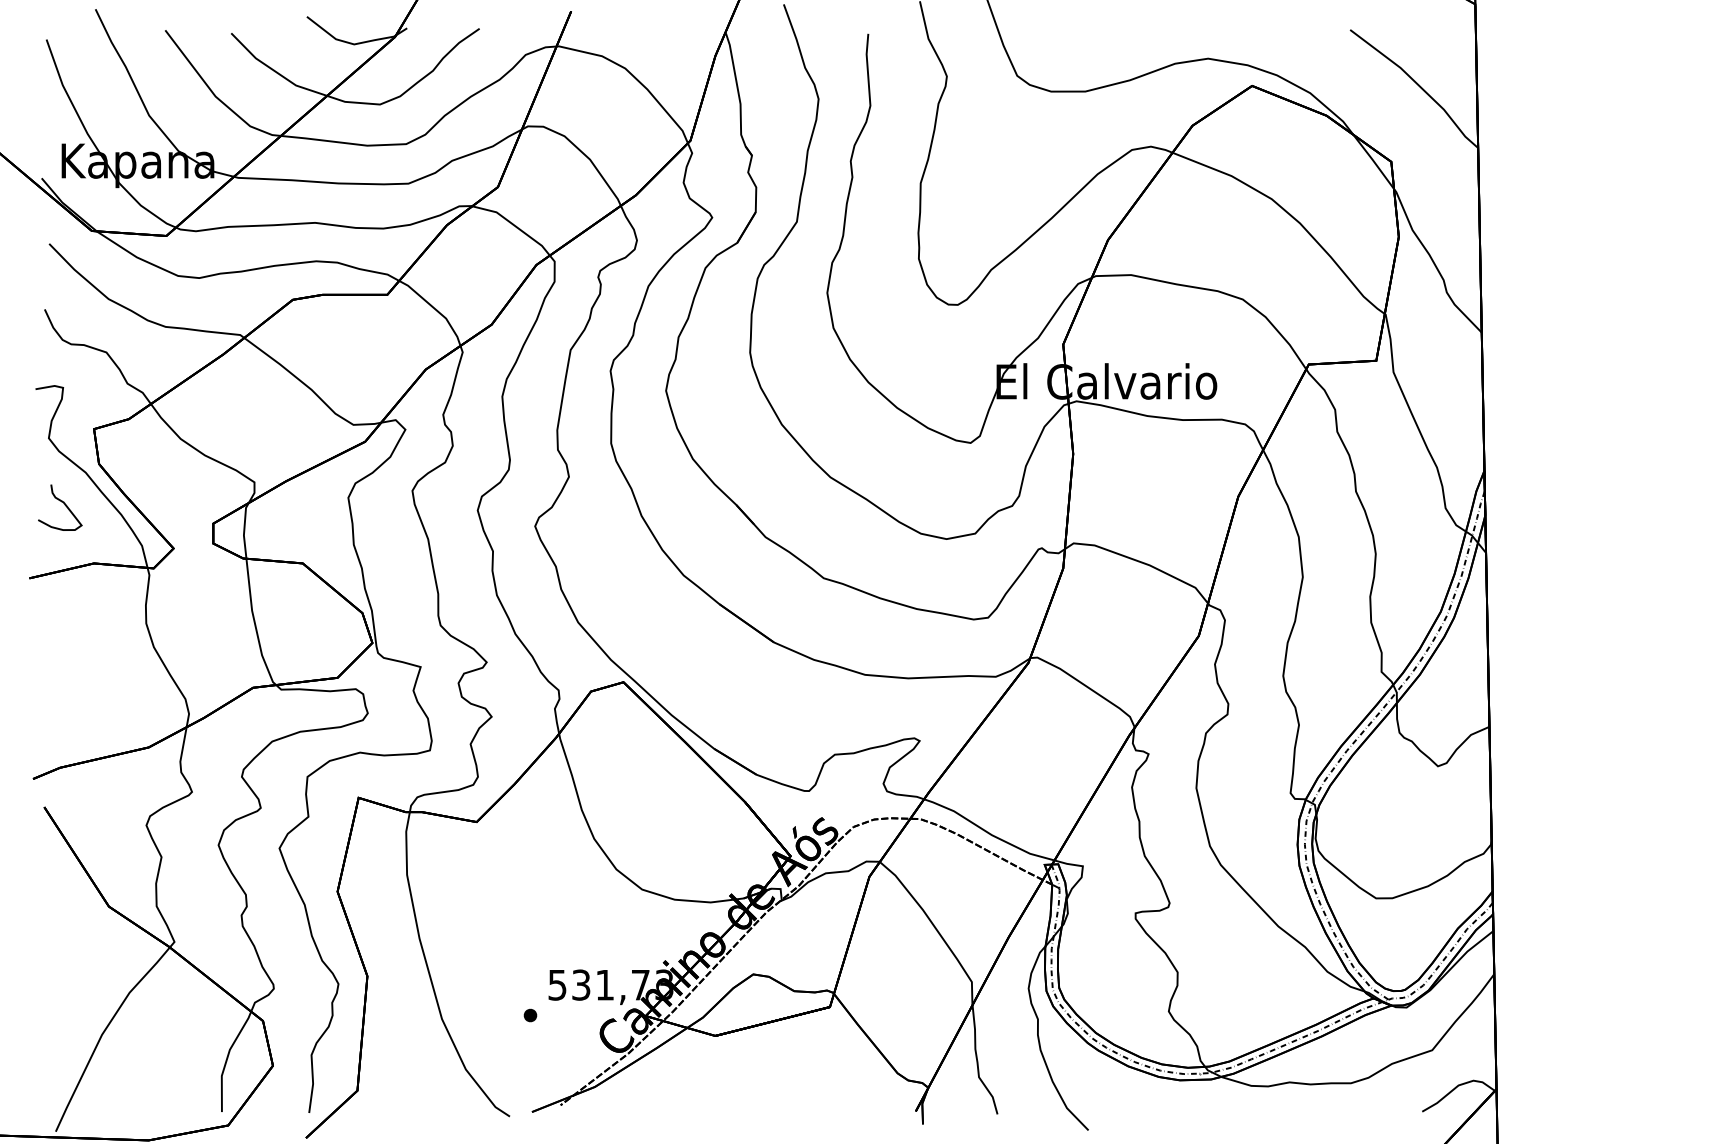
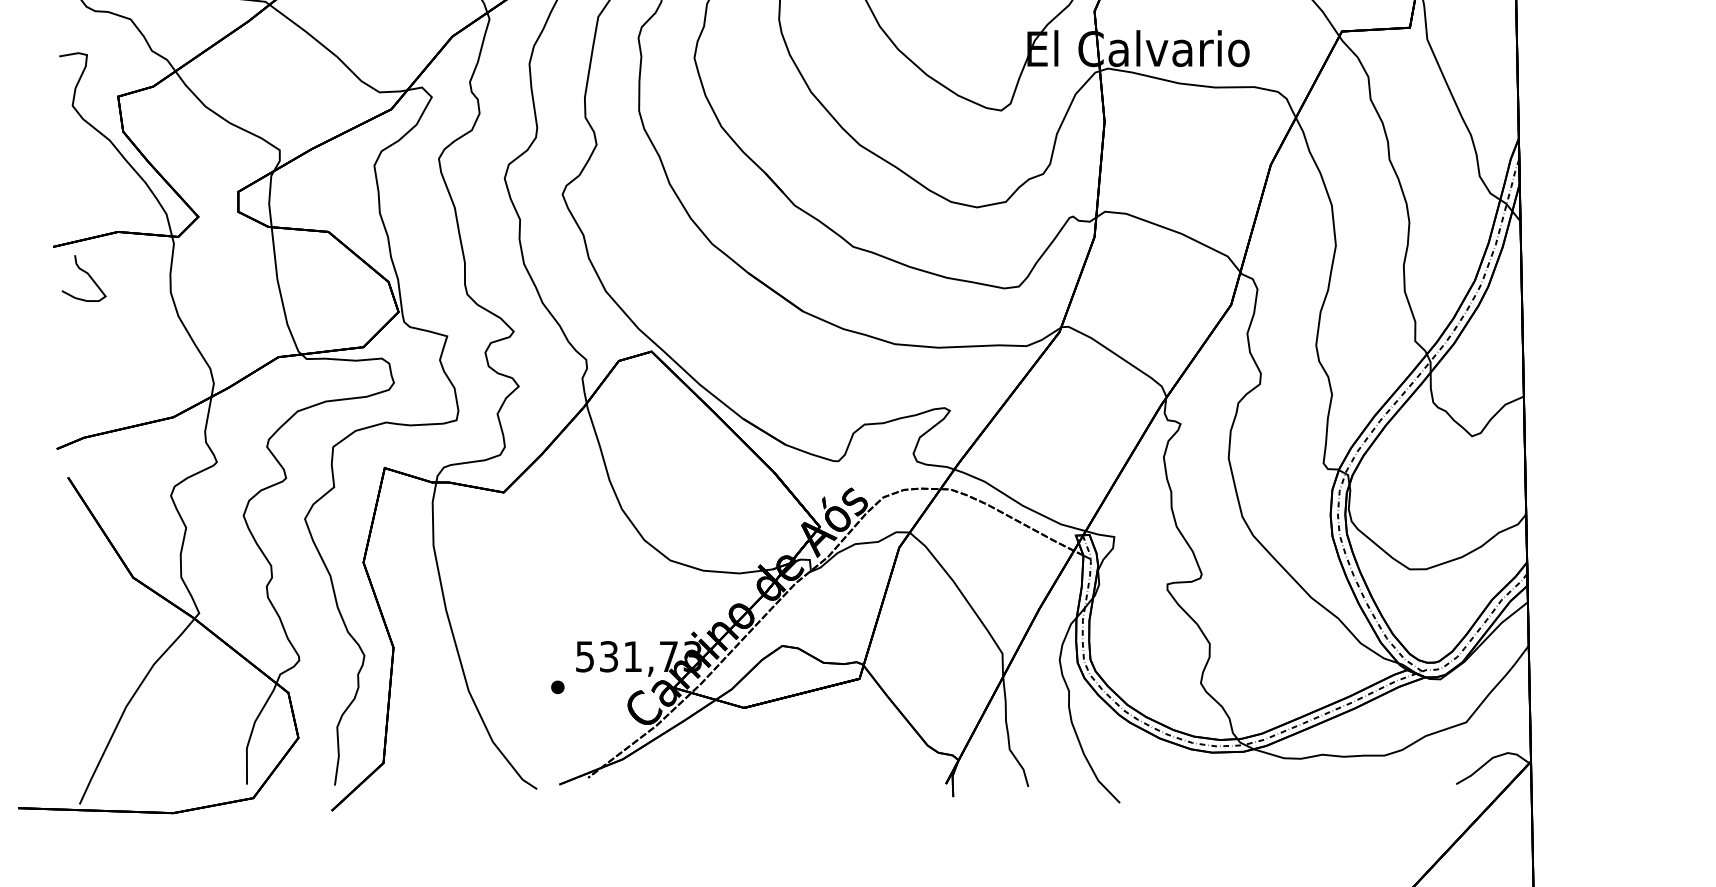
curve: (64, 505) -> (88, 276), moved

